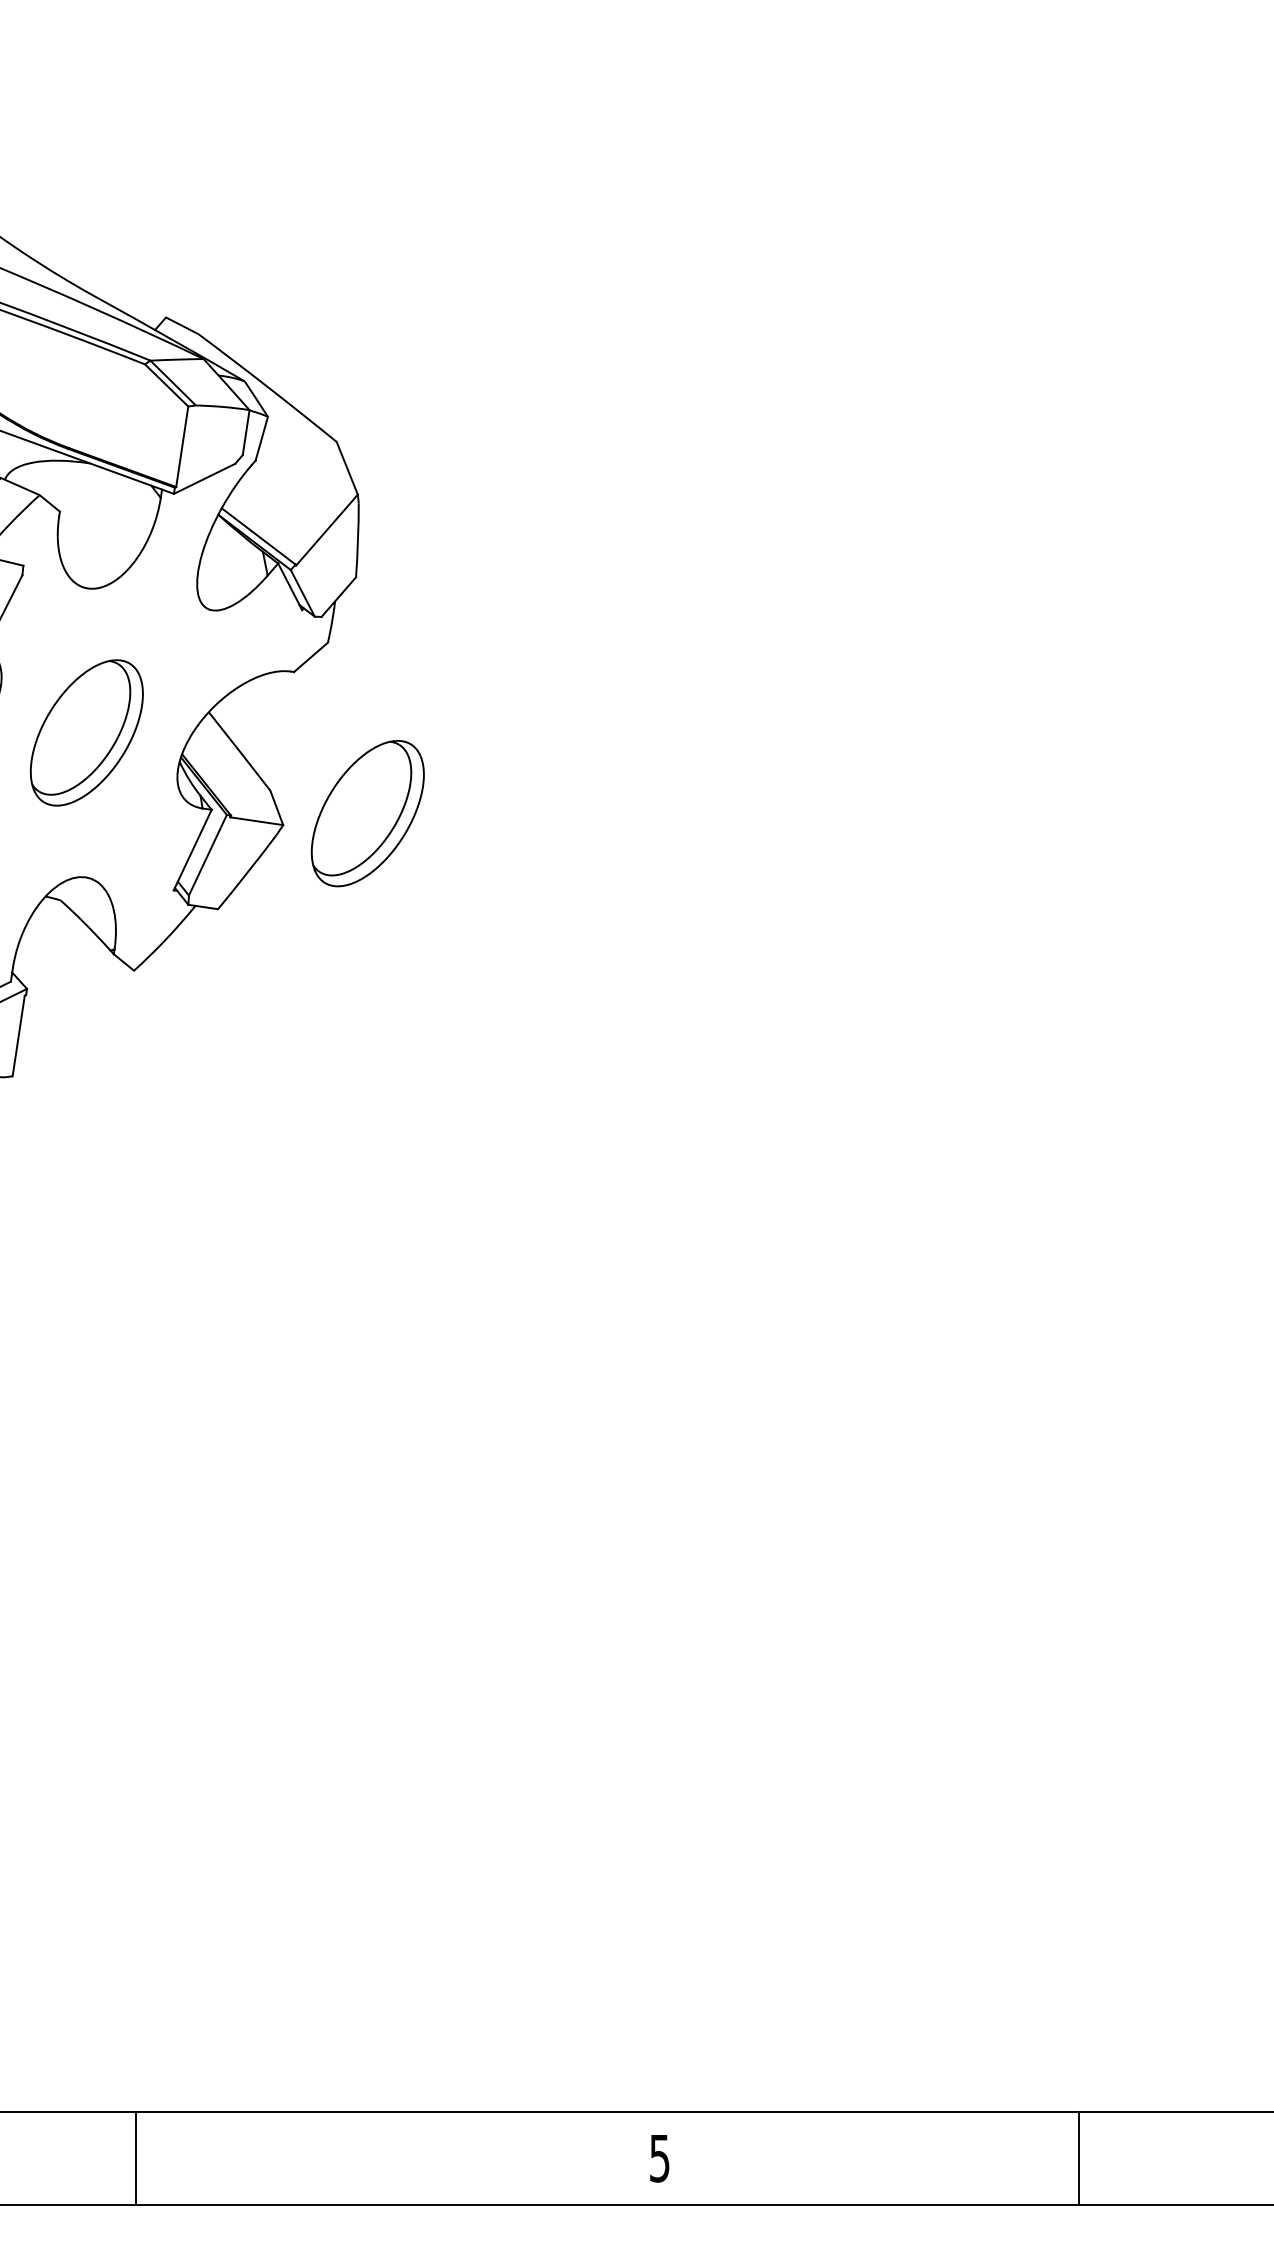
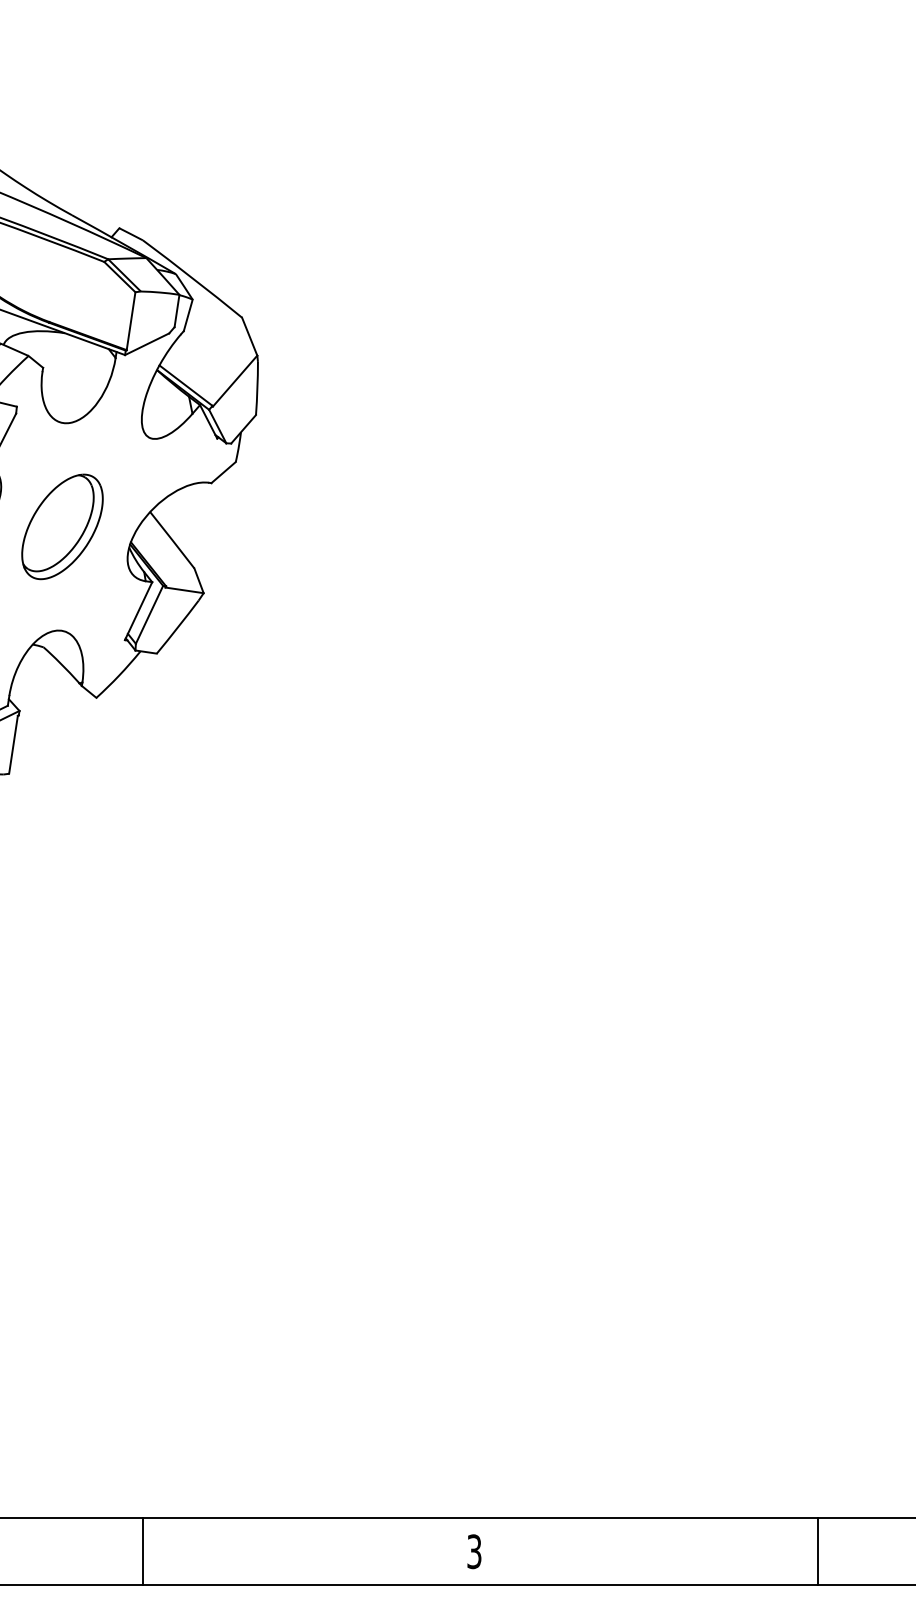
part: (367, 813) -> (264, 584), removed
line: (135, 2158) -> (143, 1551), moved
text: (659, 2158) -> (474, 1551), 5 -> 3
line: (1078, 2158) -> (817, 1551), moved

